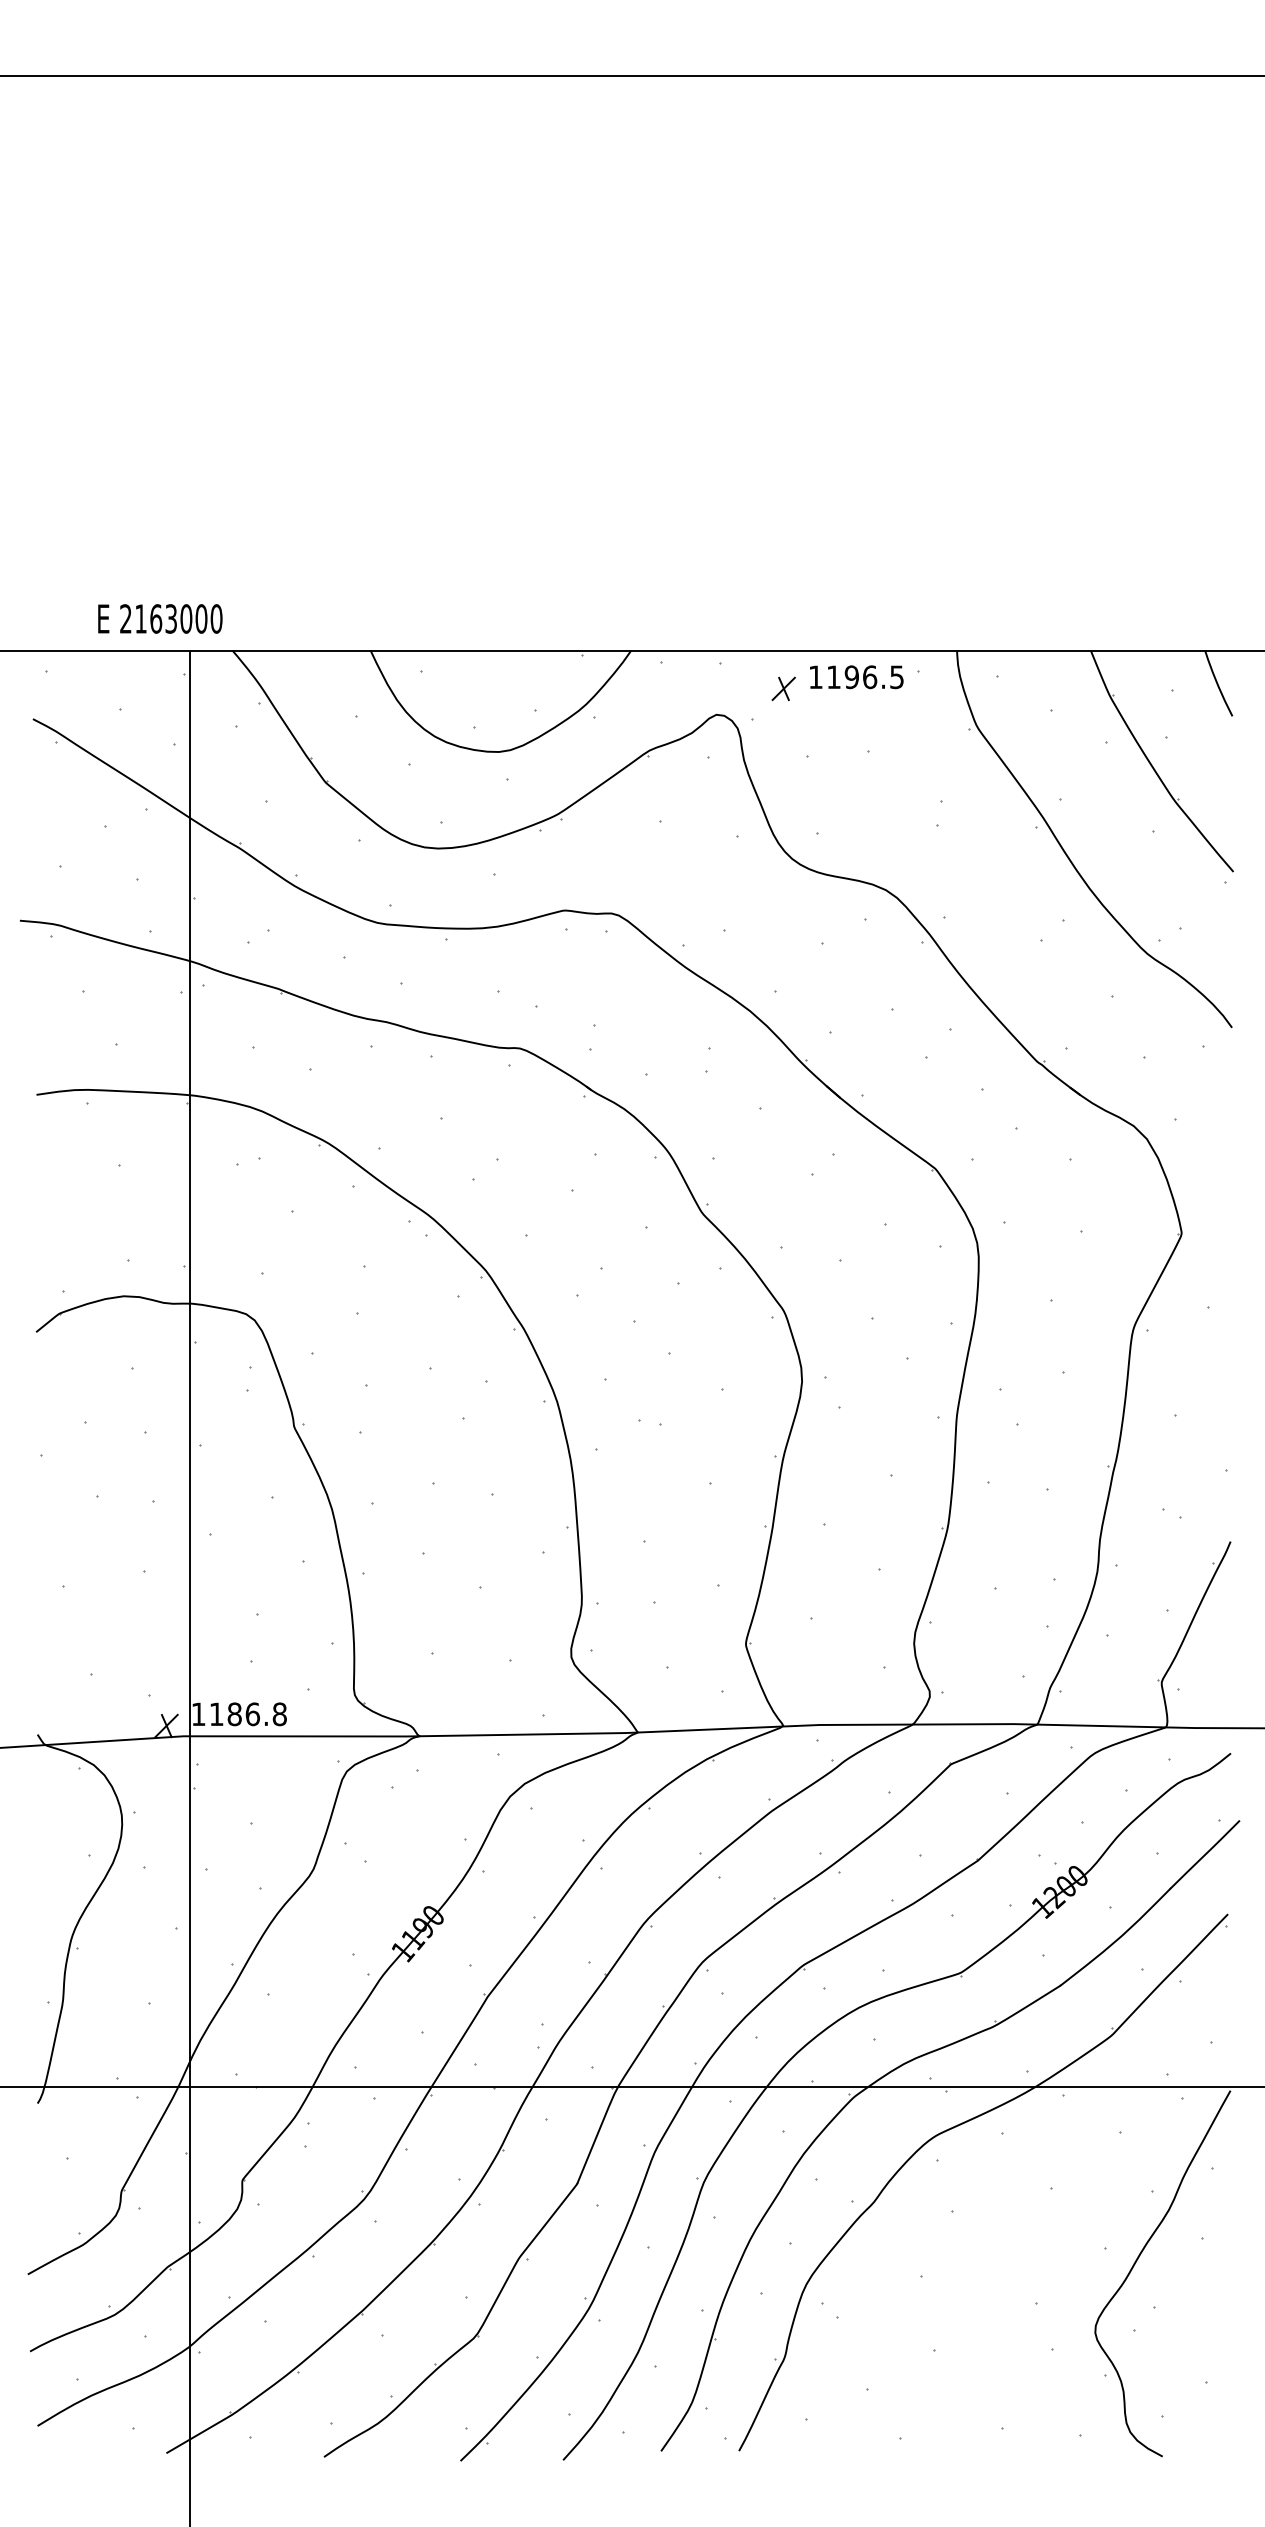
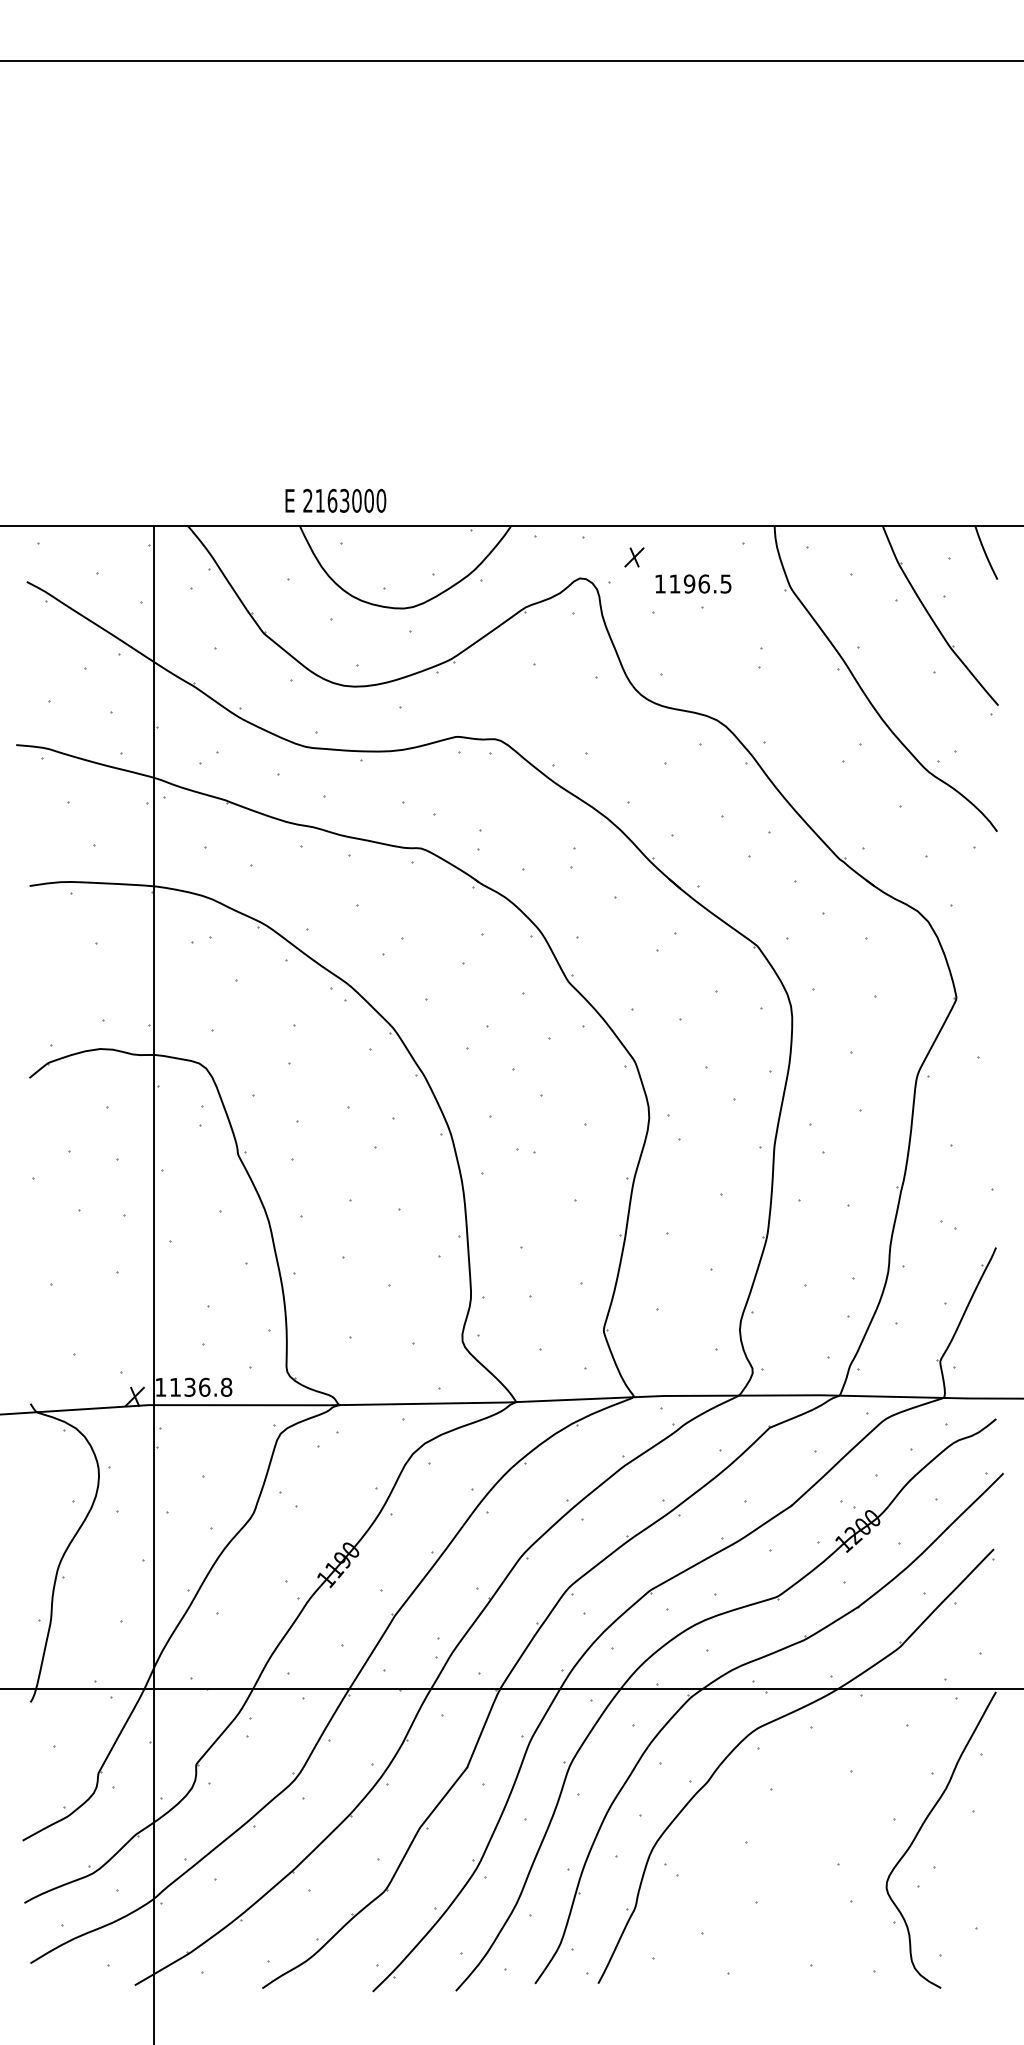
text: (159, 618) -> (335, 500), moved
part: (856, 676) -> (693, 583), moved
text: (234, 1713) -> (189, 1386), 1186.8 -> 1136.8

